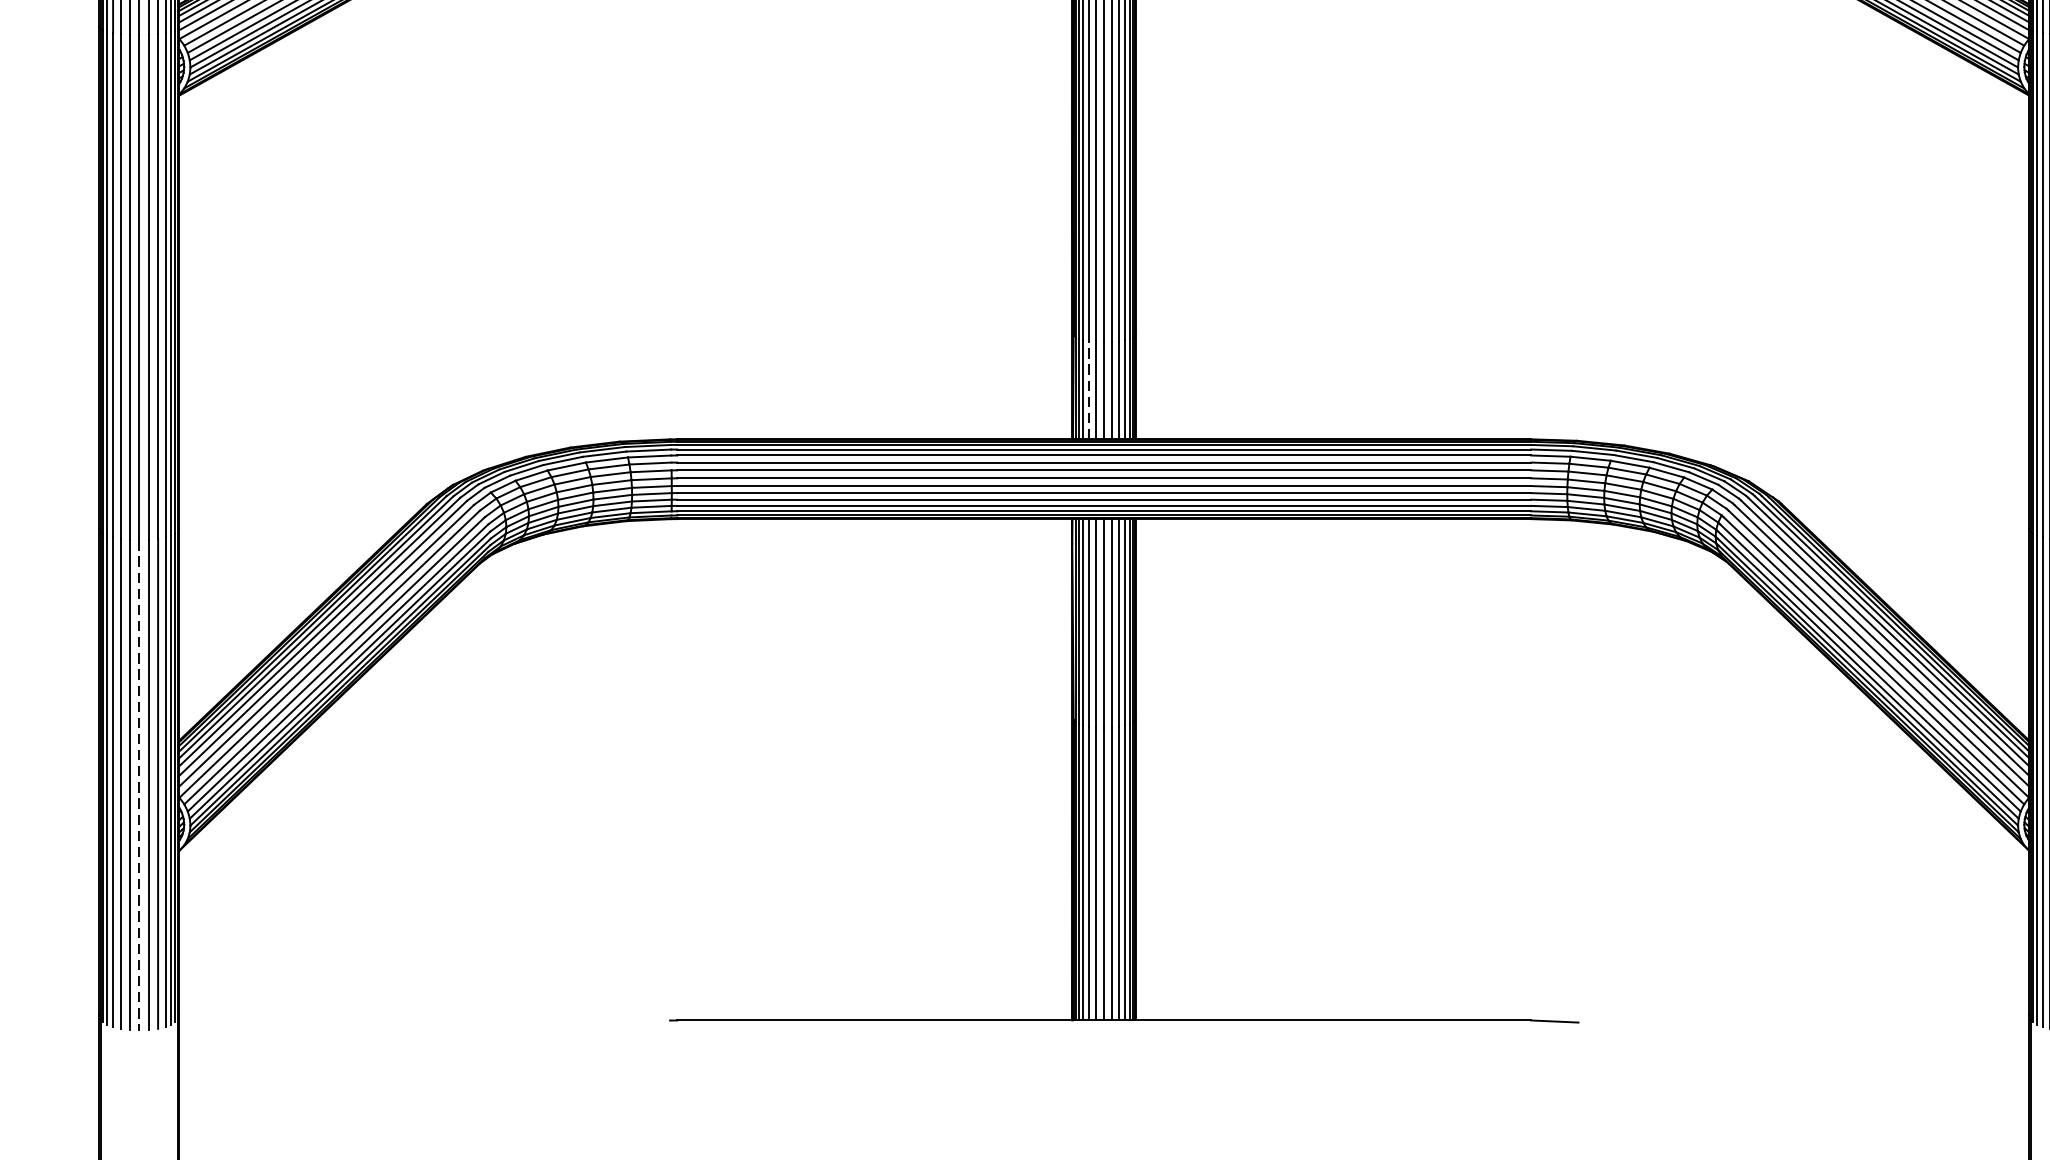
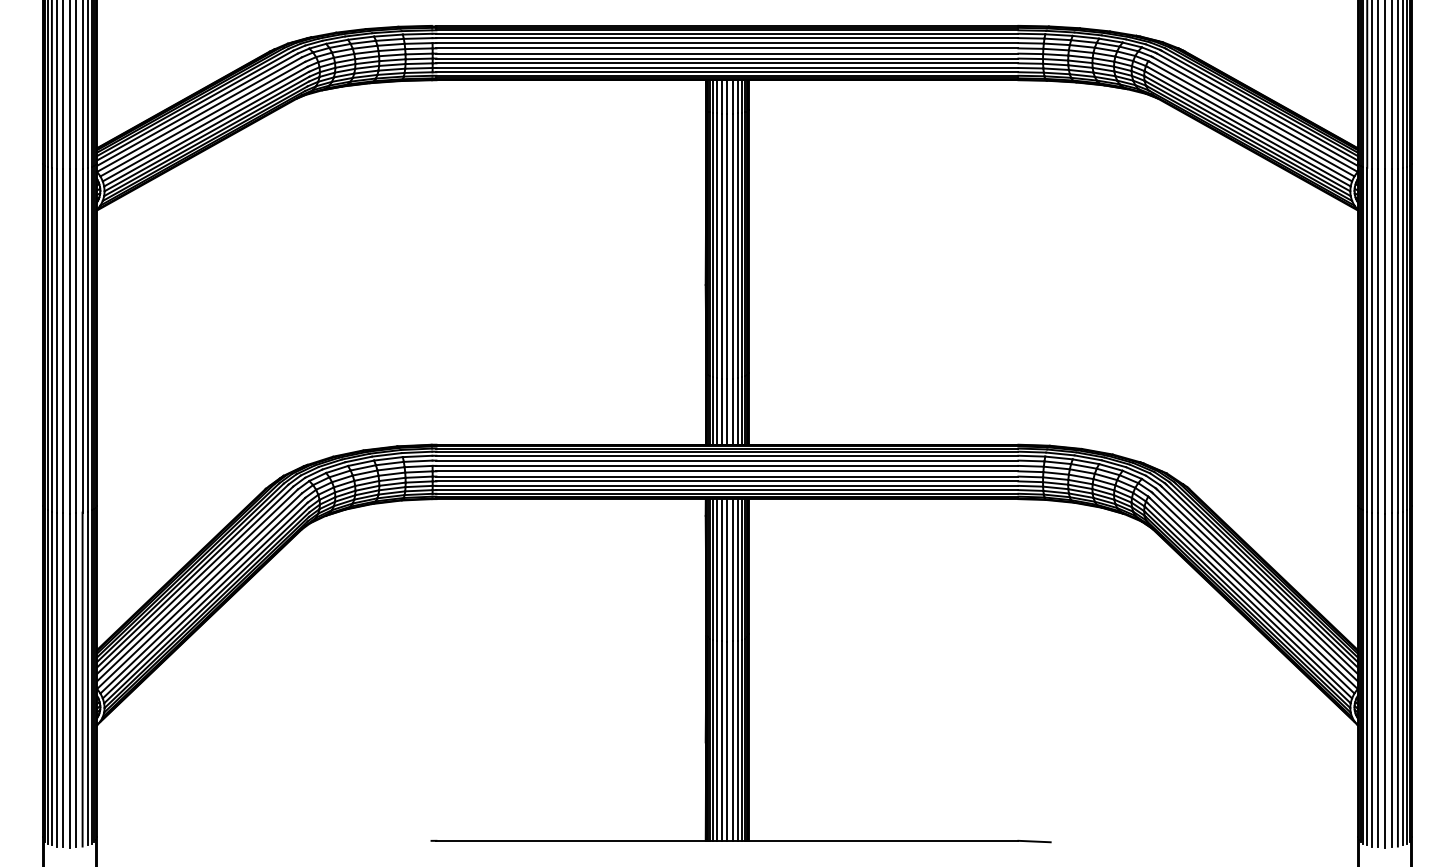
line: (1089, 389) -> (717, 410), dashed -> solid
line: (138, 786) -> (69, 681), dashed -> solid

